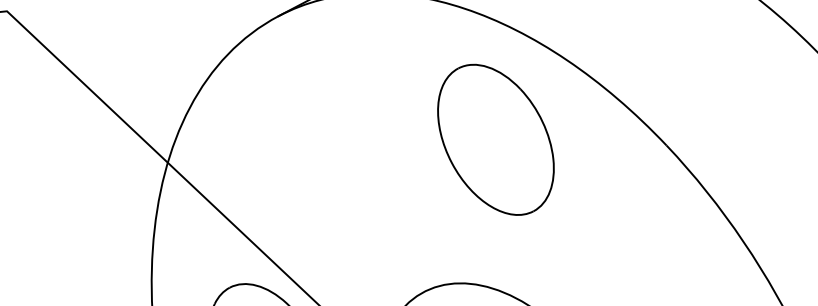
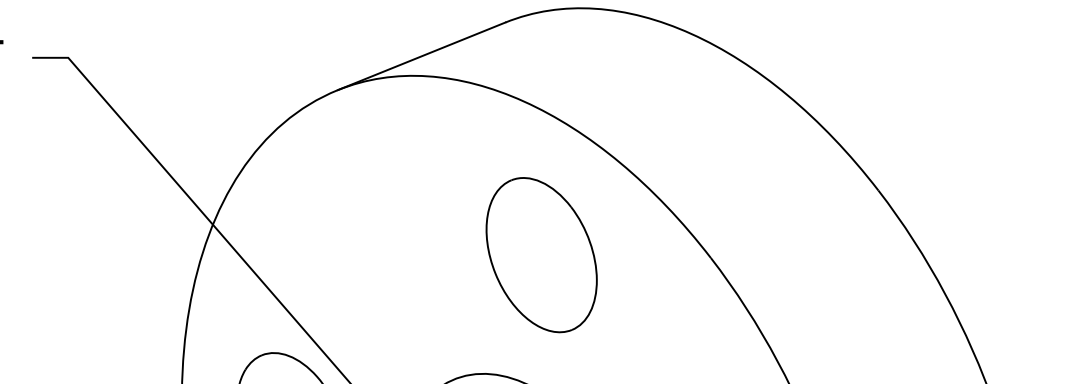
part: (495, 140) -> (541, 255), moved

